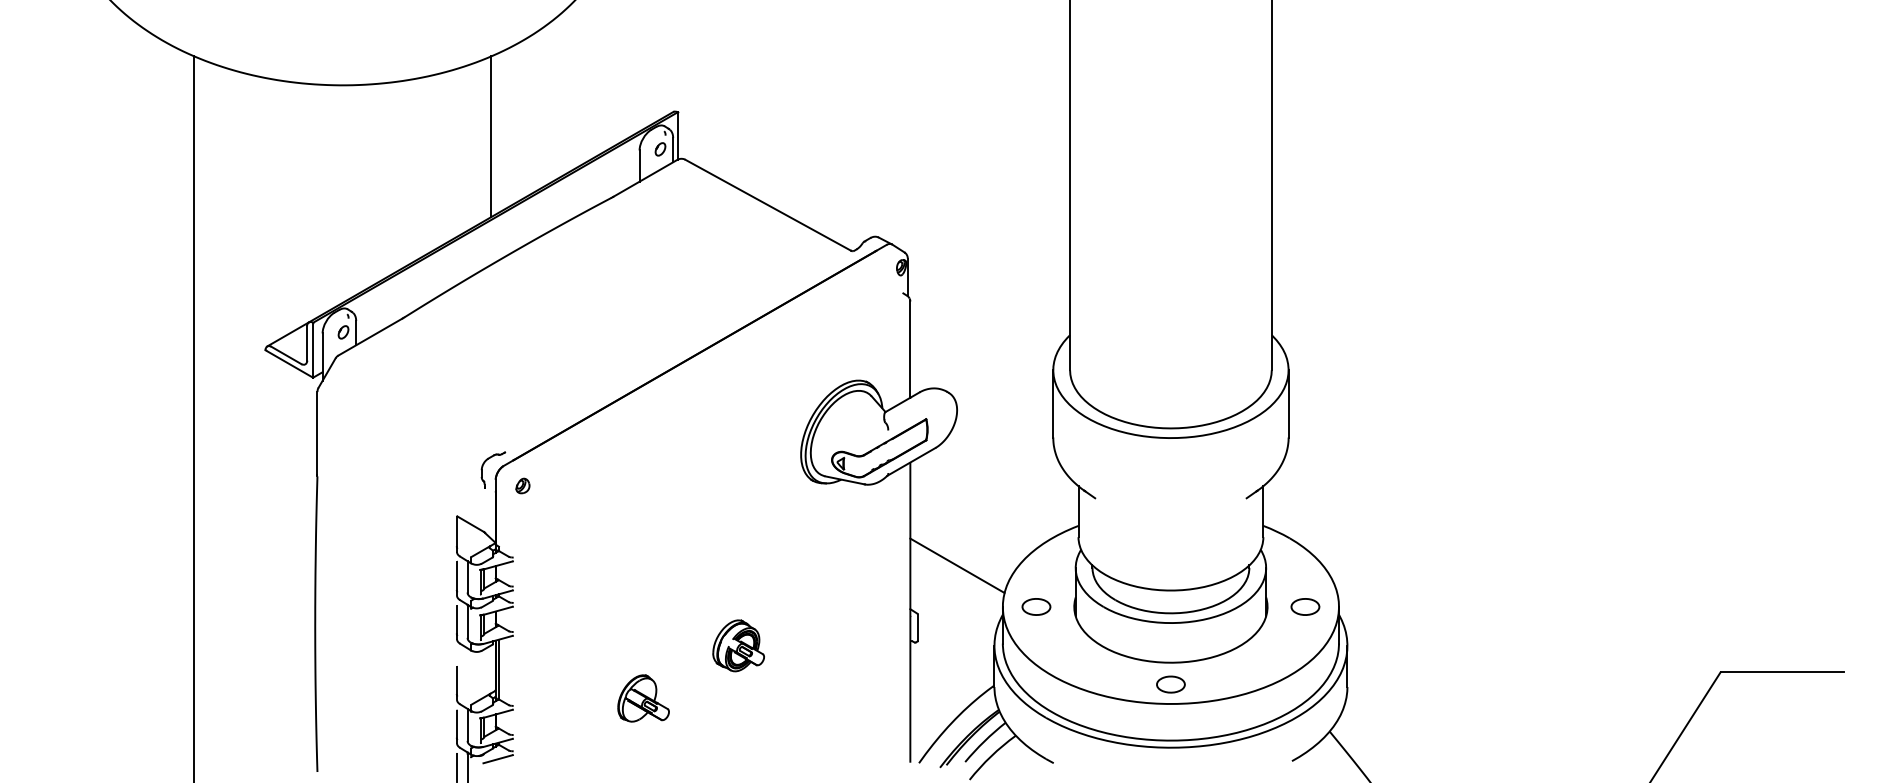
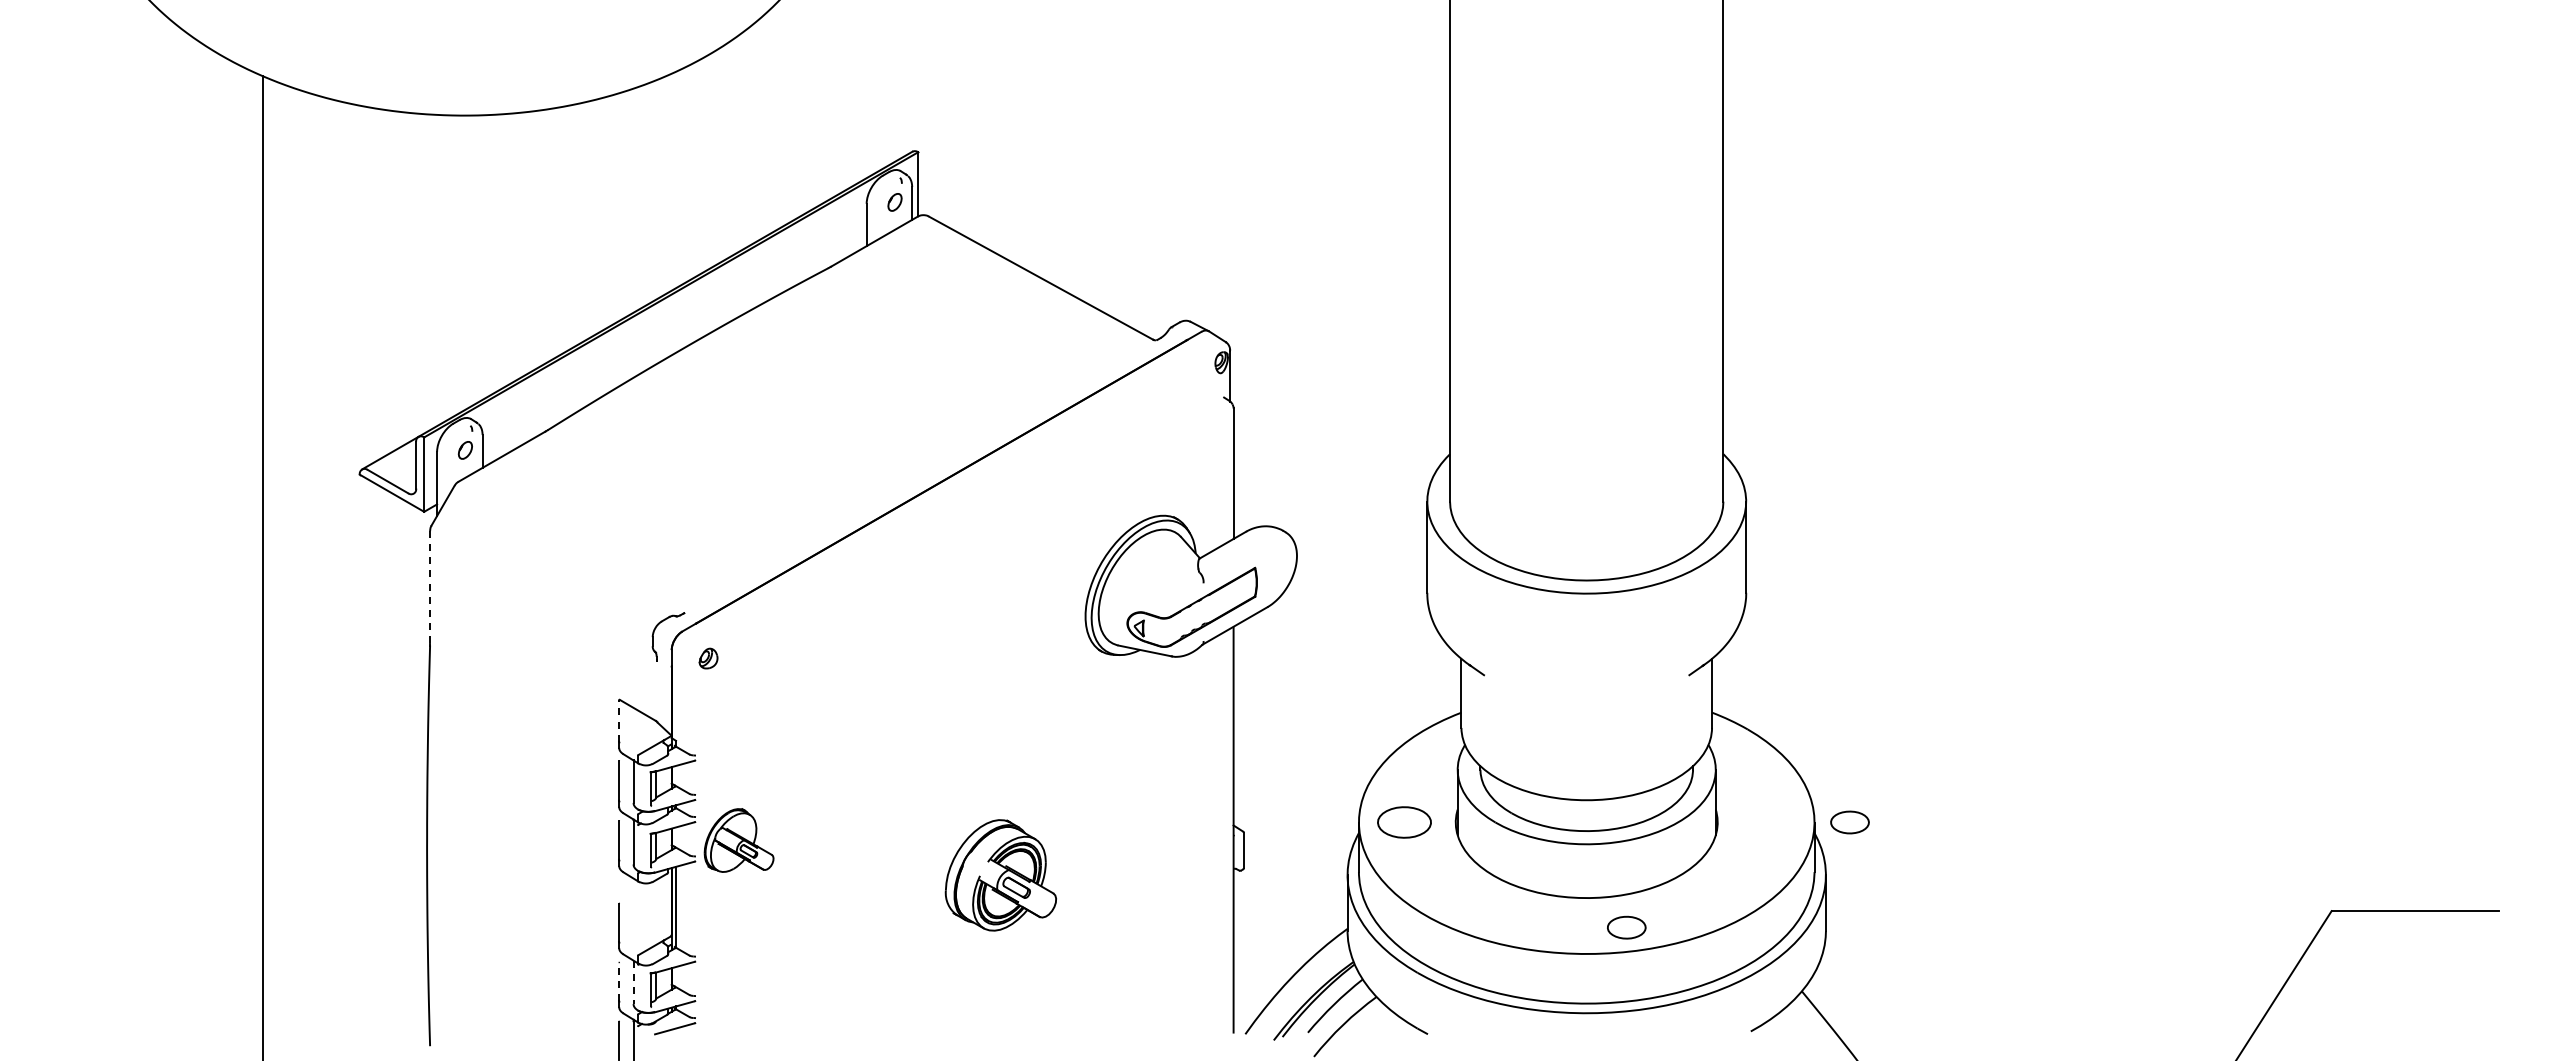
line: (491, 136) -> (665, 185), removed
line: (317, 433) -> (430, 587), solid -> dashed
line: (457, 531) -> (619, 720), solid -> dashed
line: (957, 565) -> (1297, 766), removed
part: (1036, 606) -> (1404, 822), size x1.4
part: (1305, 606) -> (1849, 822), moved
part: (738, 645) -> (1000, 874), size x1.6
part: (1170, 684) -> (1626, 927), moved
part: (643, 698) -> (738, 840), moved
line: (457, 724) -> (619, 981), solid -> dashed
line: (467, 725) -> (633, 982), solid -> dashed

